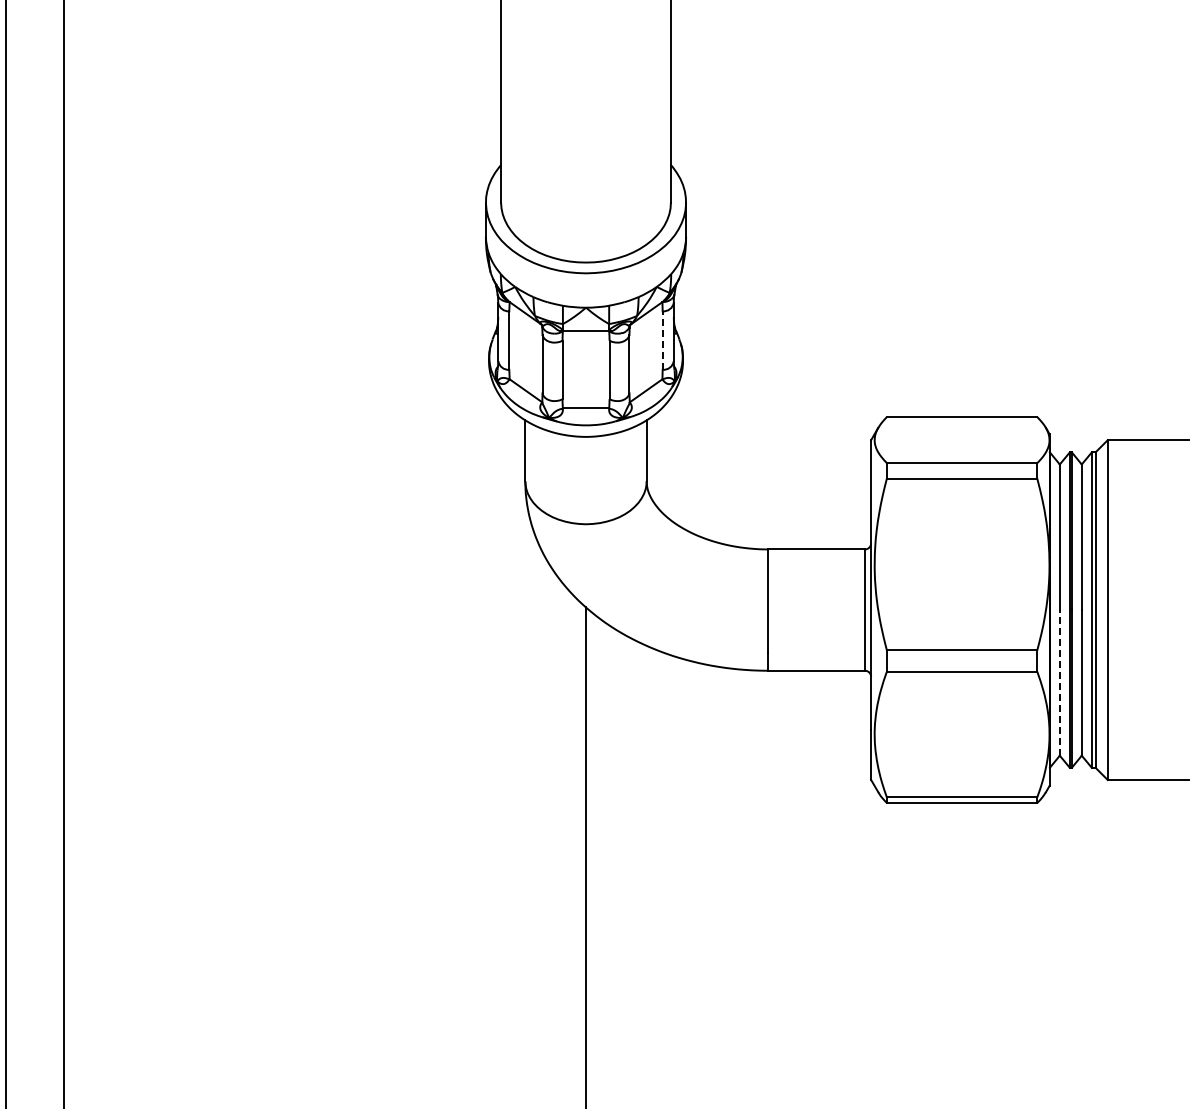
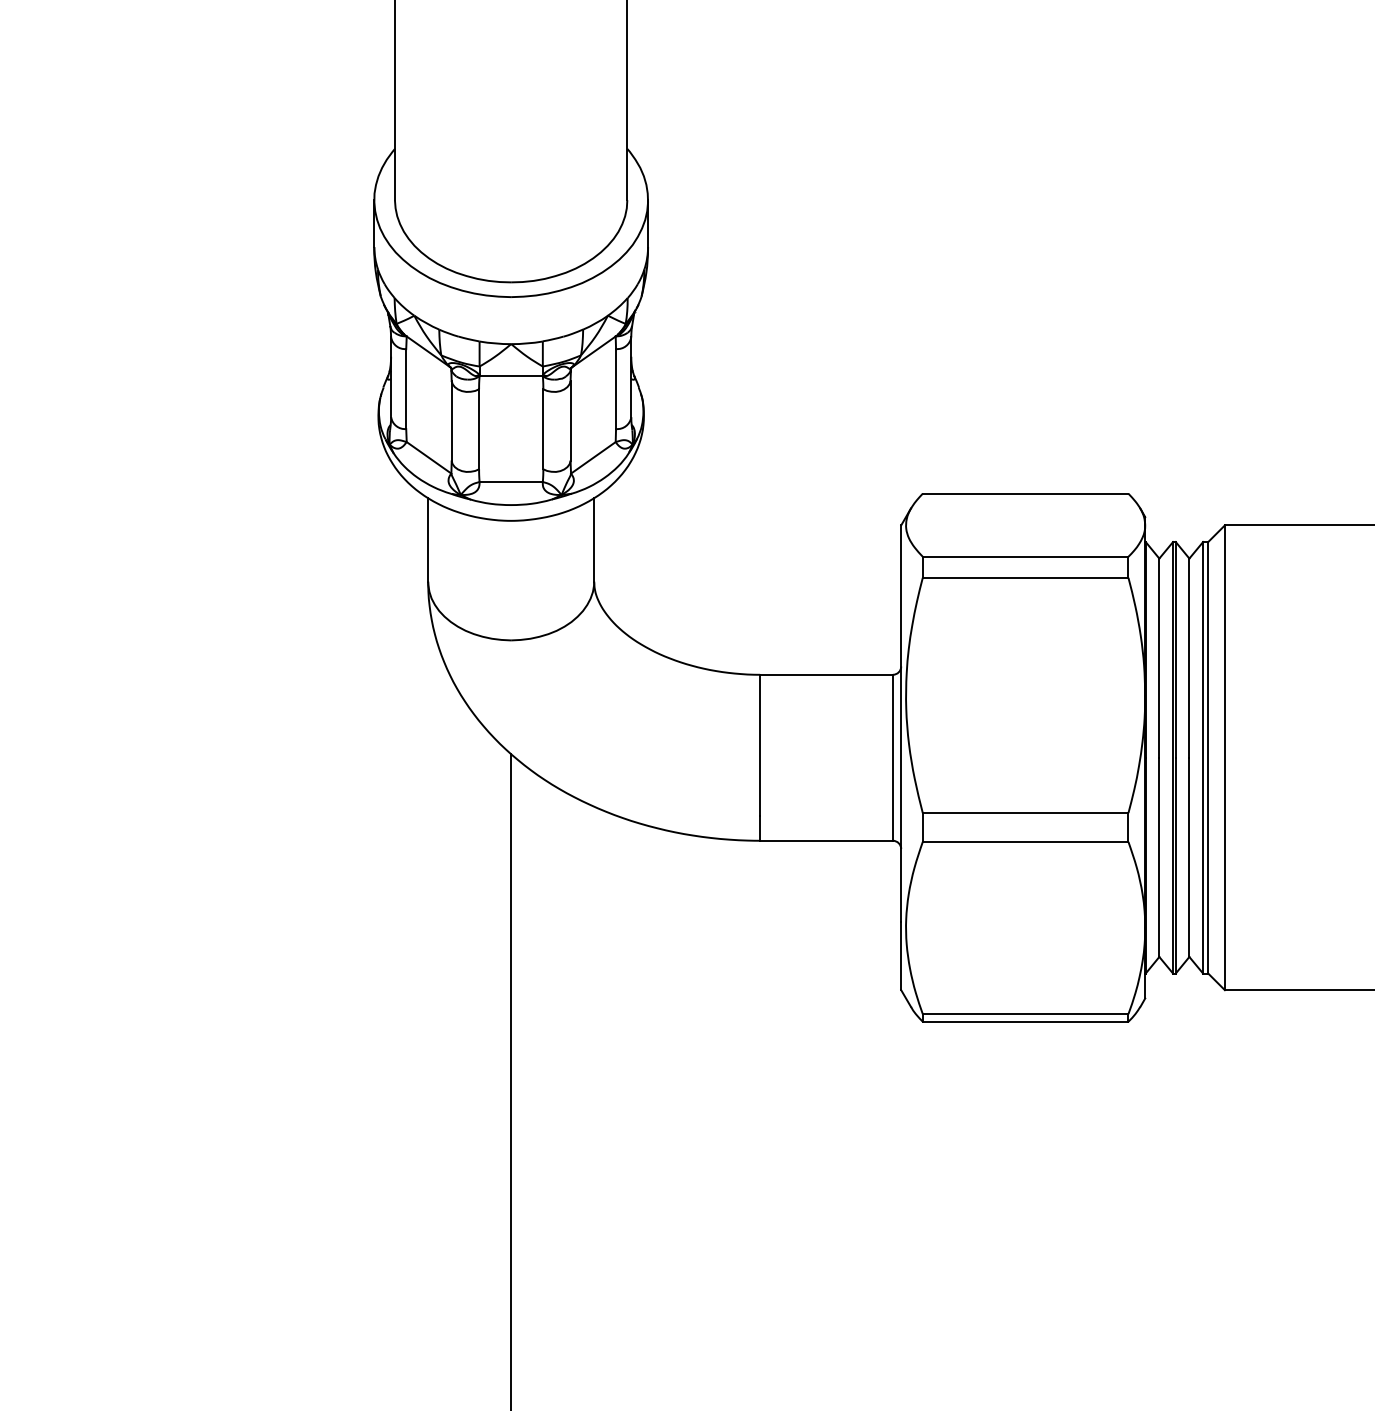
line: (662, 340) -> (615, 388), dashed -> solid
line: (1059, 682) -> (1158, 856), dashed -> solid

